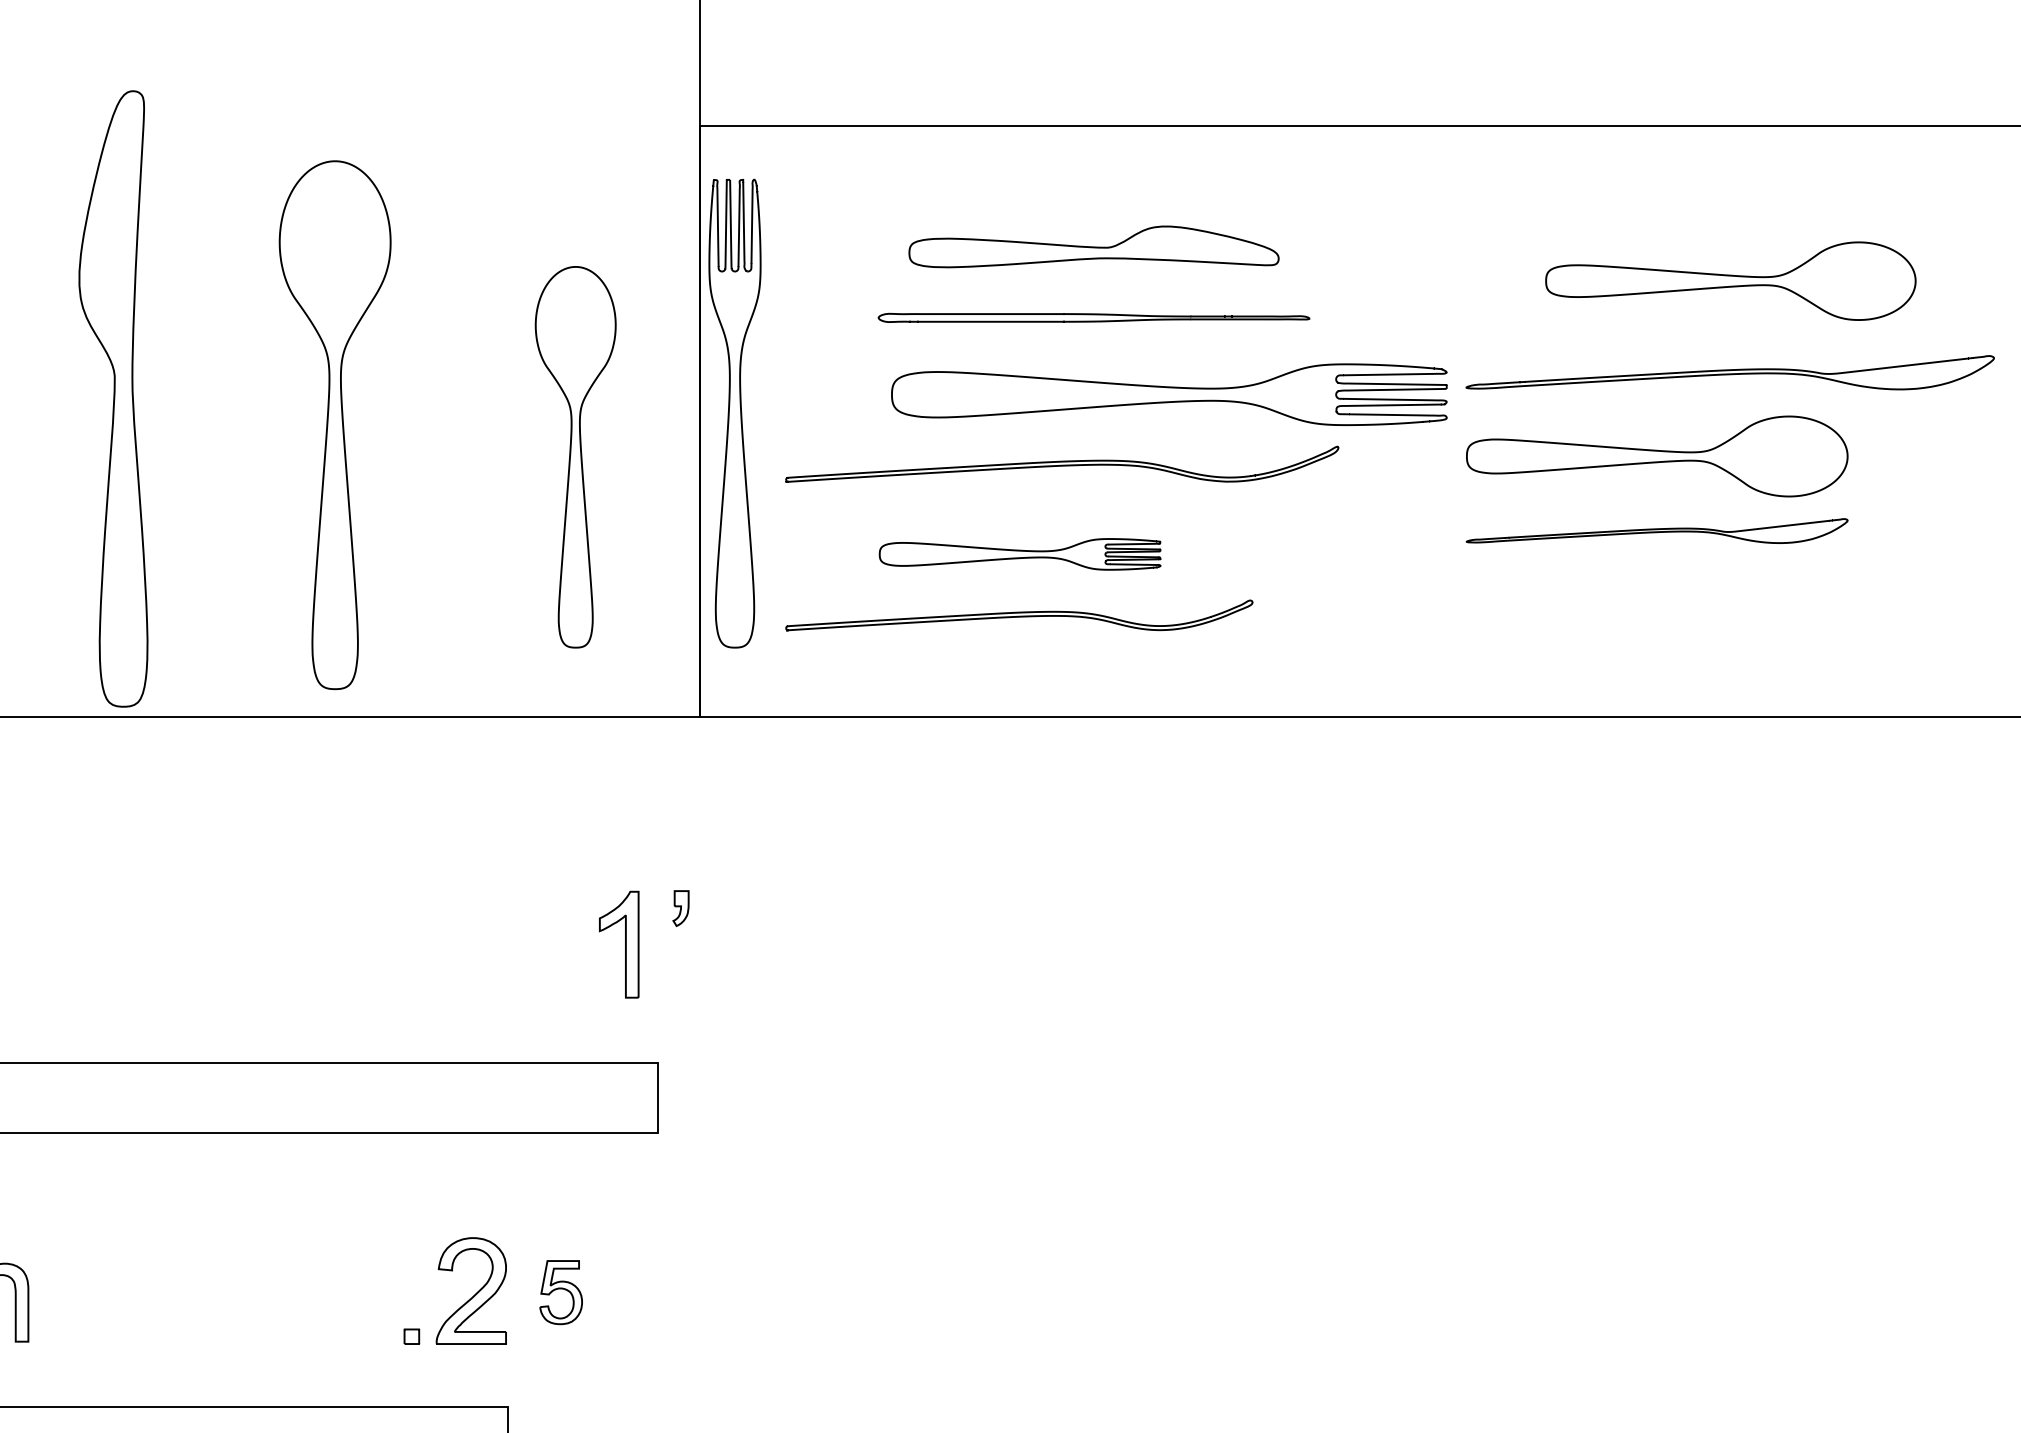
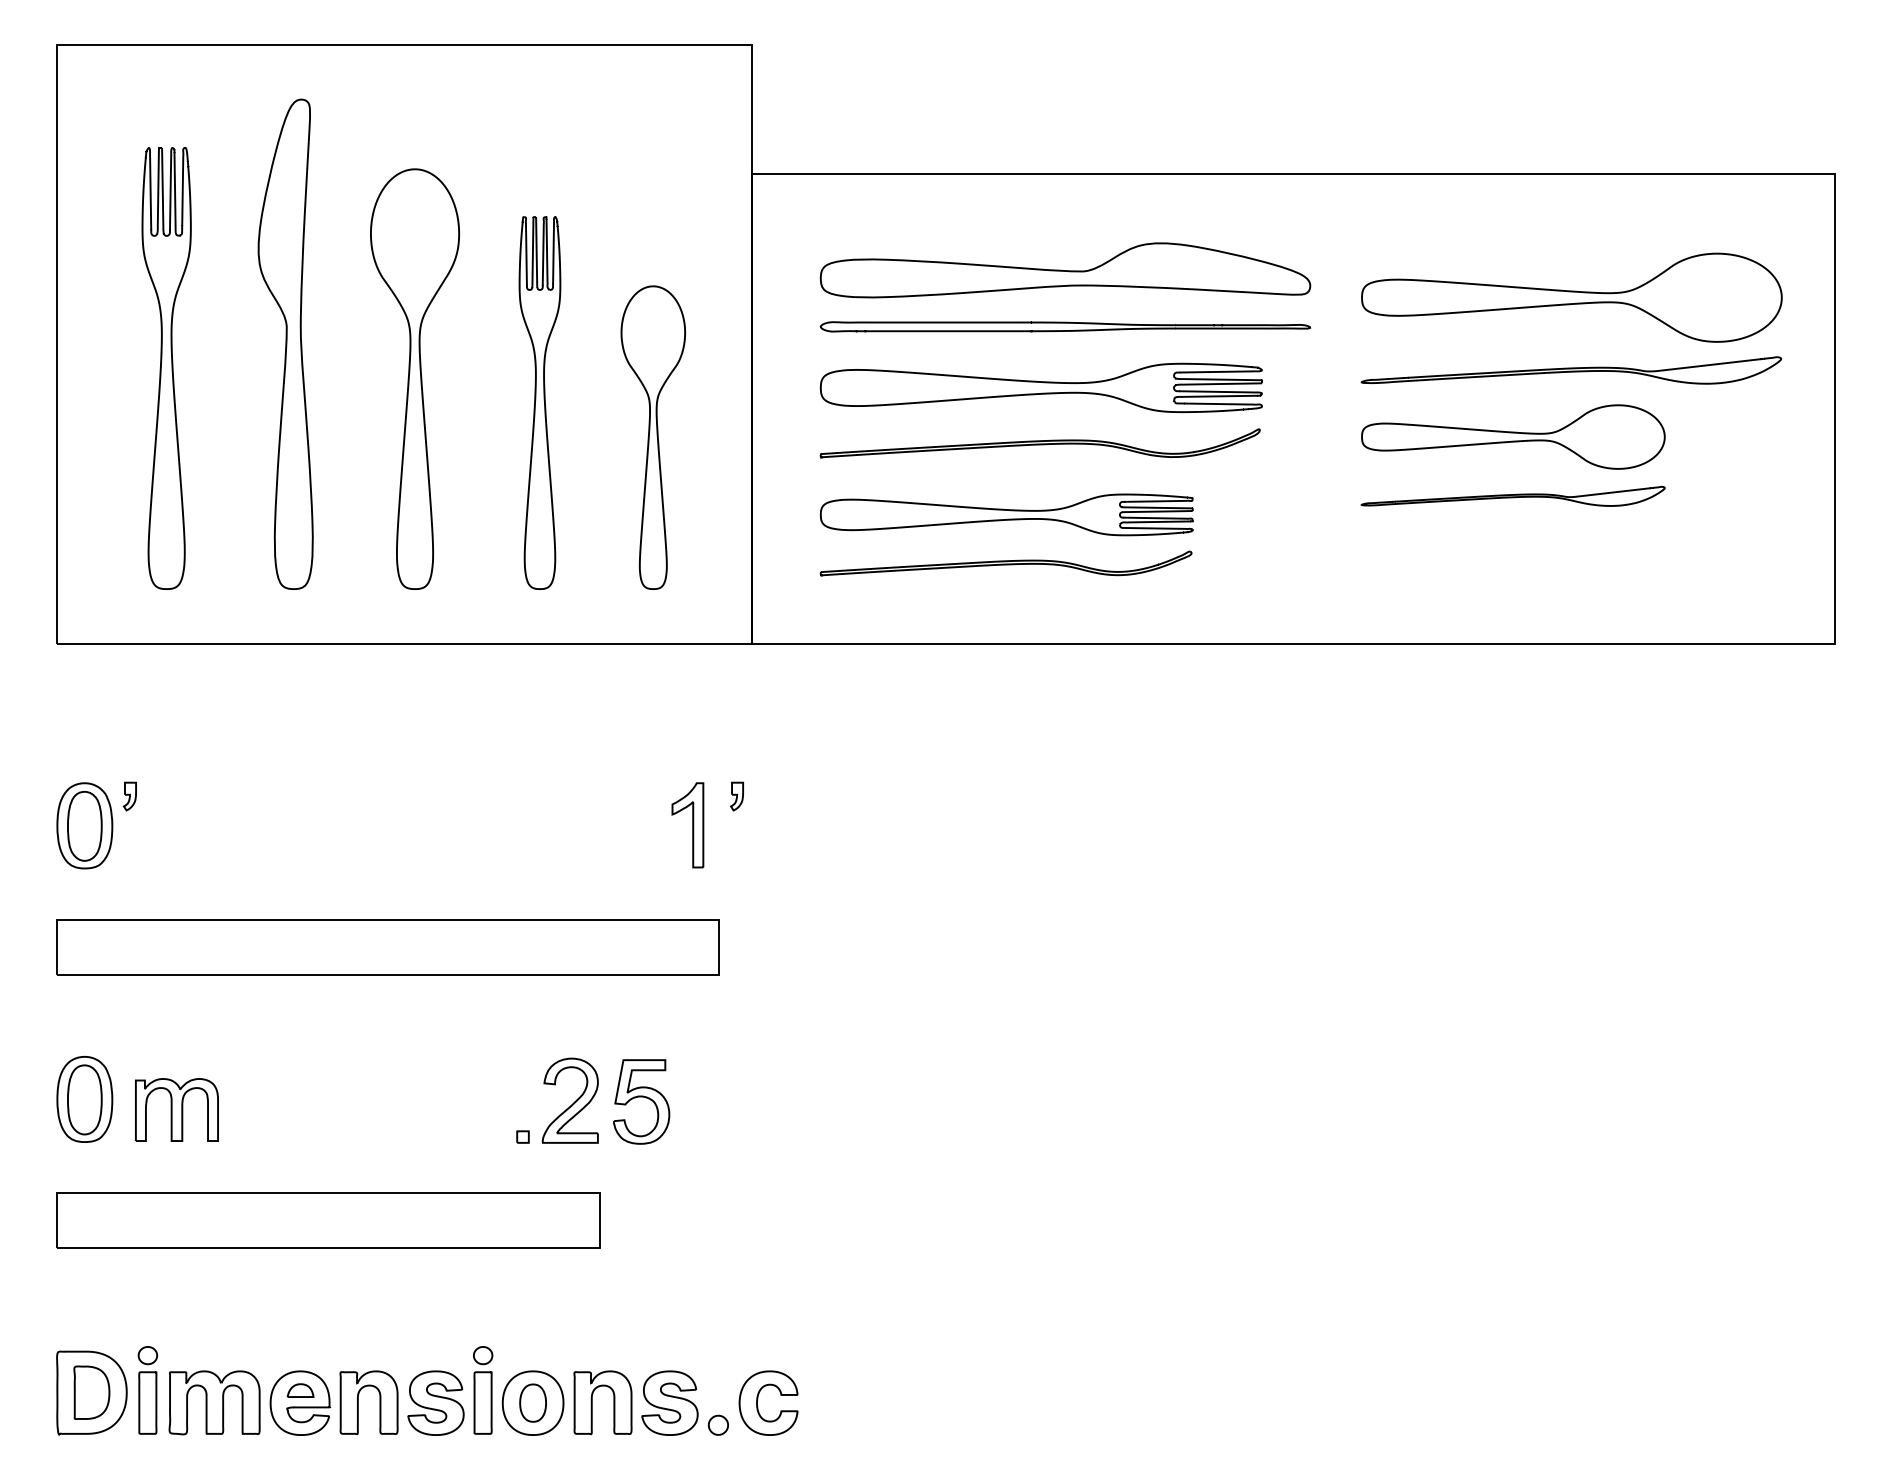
part: (1094, 247) -> (1065, 270), size x1.67
part: (1730, 280) -> (1571, 297), size x1.43
part: (1094, 317) -> (1065, 326), size x1.43
part: (1168, 394) -> (1040, 387), moved
part: (113, 397) -> (285, 343), moved
part: (734, 413) -> (539, 402), moved
part: (334, 424) -> (414, 378), moved
part: (1019, 553) -> (1006, 514), size x1.67
part: (560, 1291) -> (641, 1101), size x1.67

